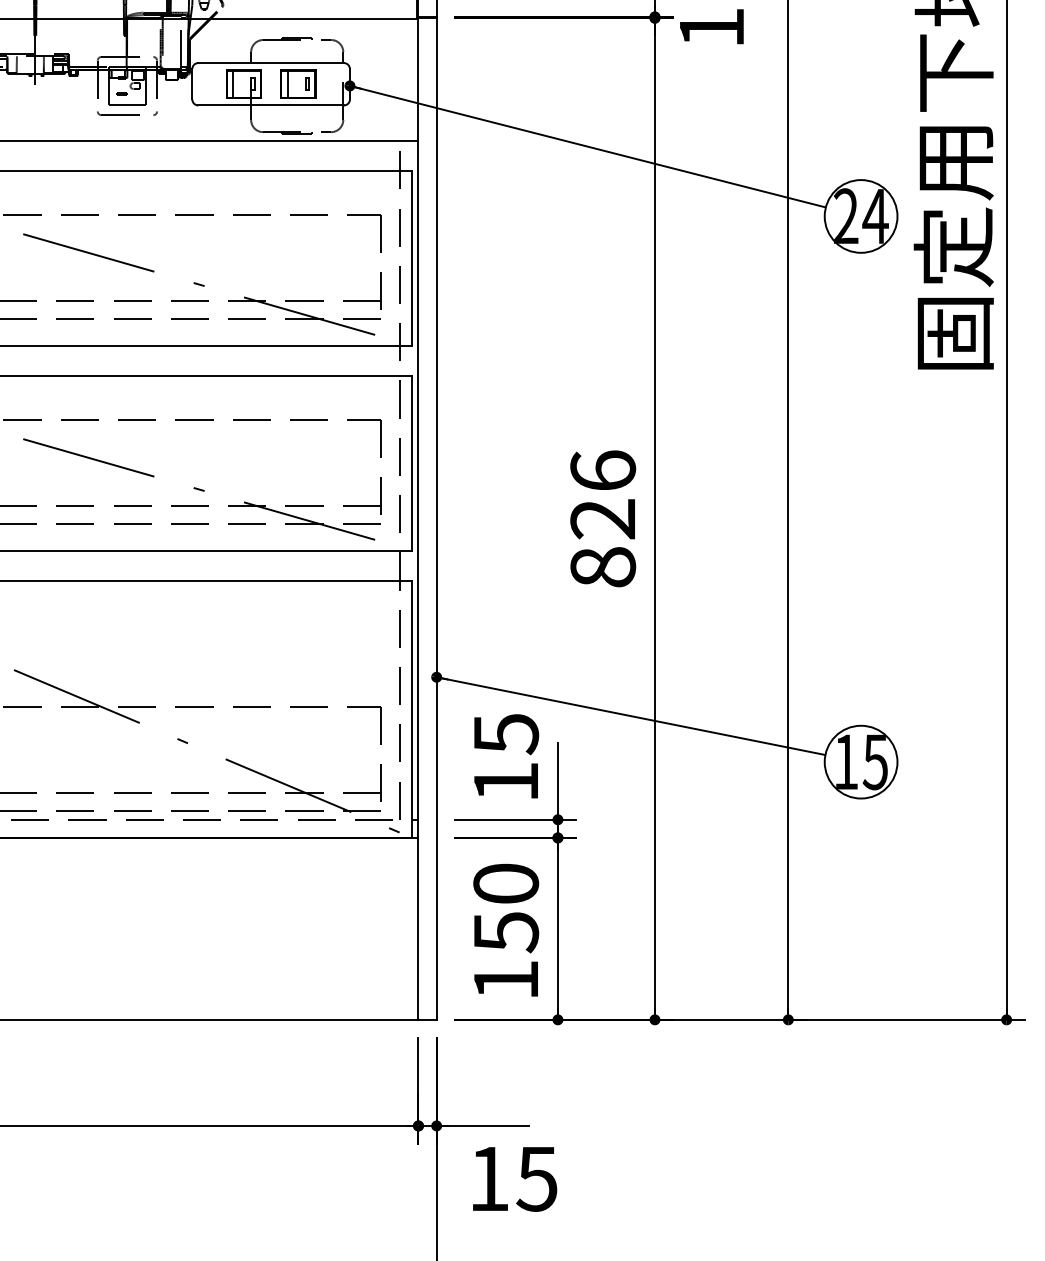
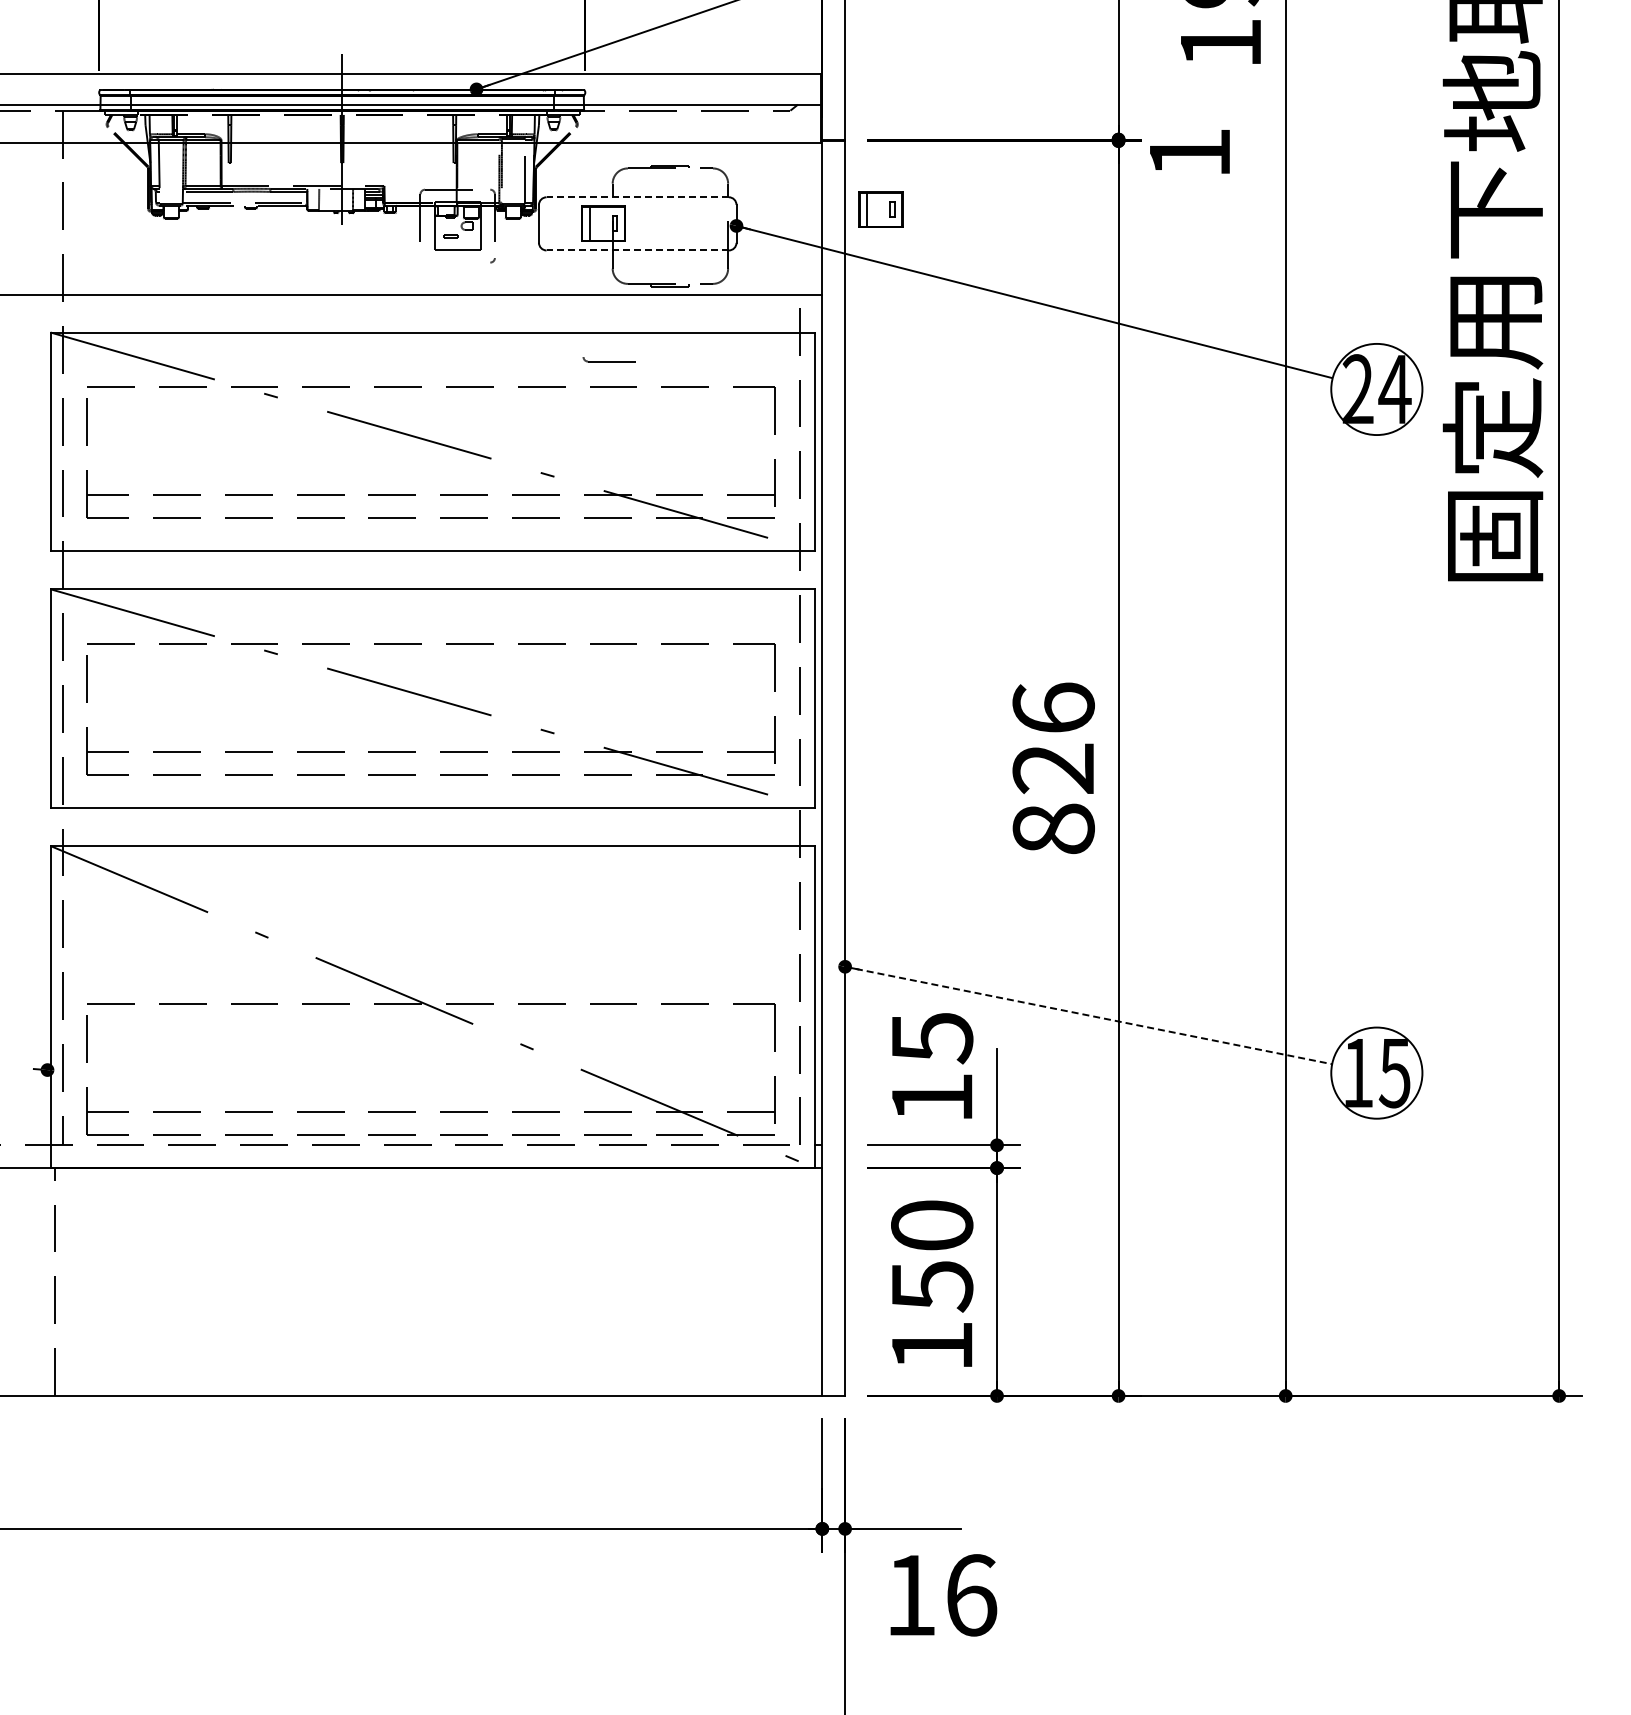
line: (270, 63) -> (637, 197), solid -> dashed
part: (298, 83) -> (880, 209), moved
line: (270, 105) -> (637, 250), solid -> dashed
part: (117, 113) -> (608, 359), moved
line: (631, 716) -> (1089, 1015), solid -> dashed
text: (536, 1179) -> (970, 1595), 15 -> 16

